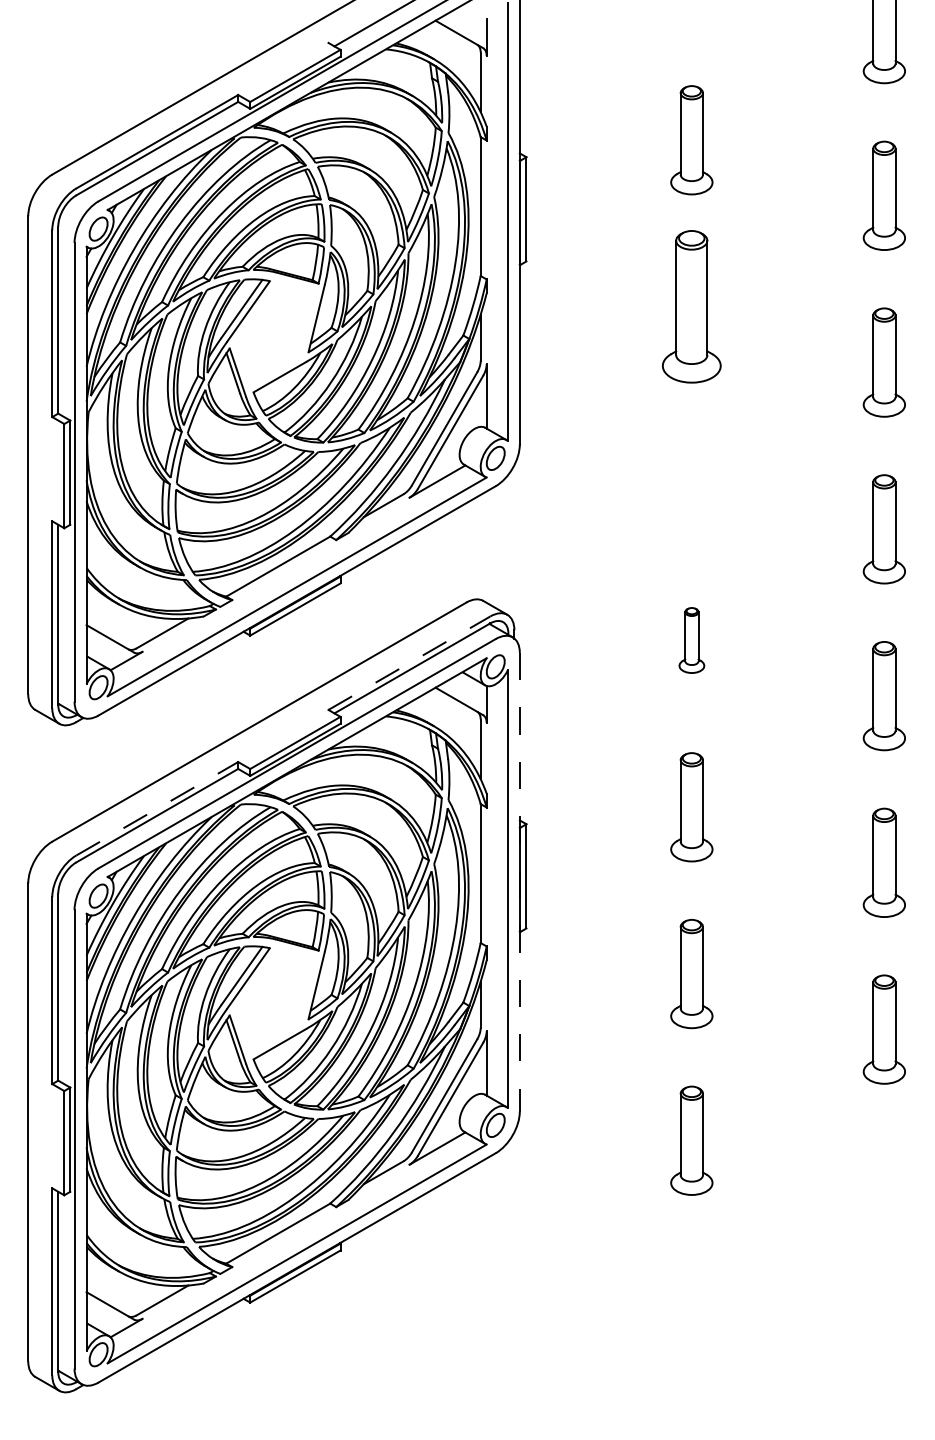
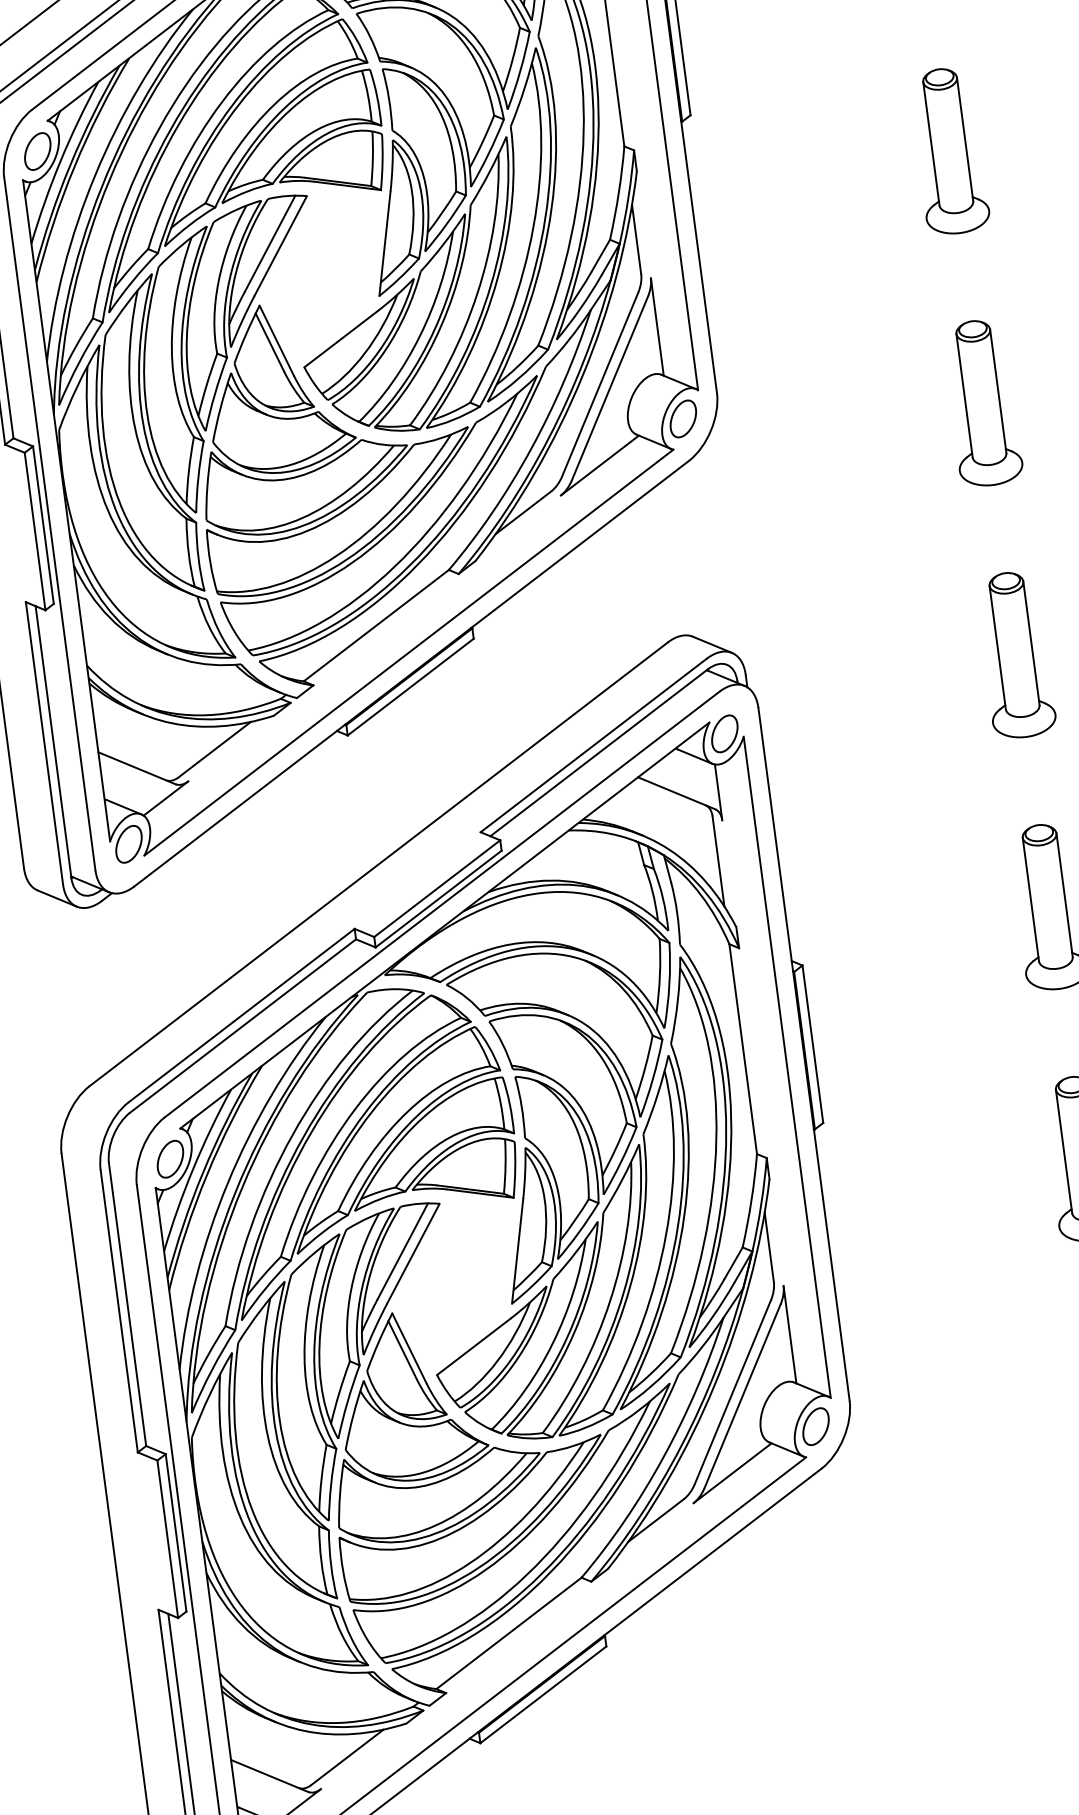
part: (691, 307) -> (949, 152), size x0.71
part: (691, 473) -> (982, 402), added
part: (691, 640) -> (1015, 655), size x1.67
line: (409, 662) -> (593, 744), dashed -> solid
line: (157, 808) -> (241, 1015), dashed -> solid
line: (519, 882) -> (803, 1054), dashed -> solid

